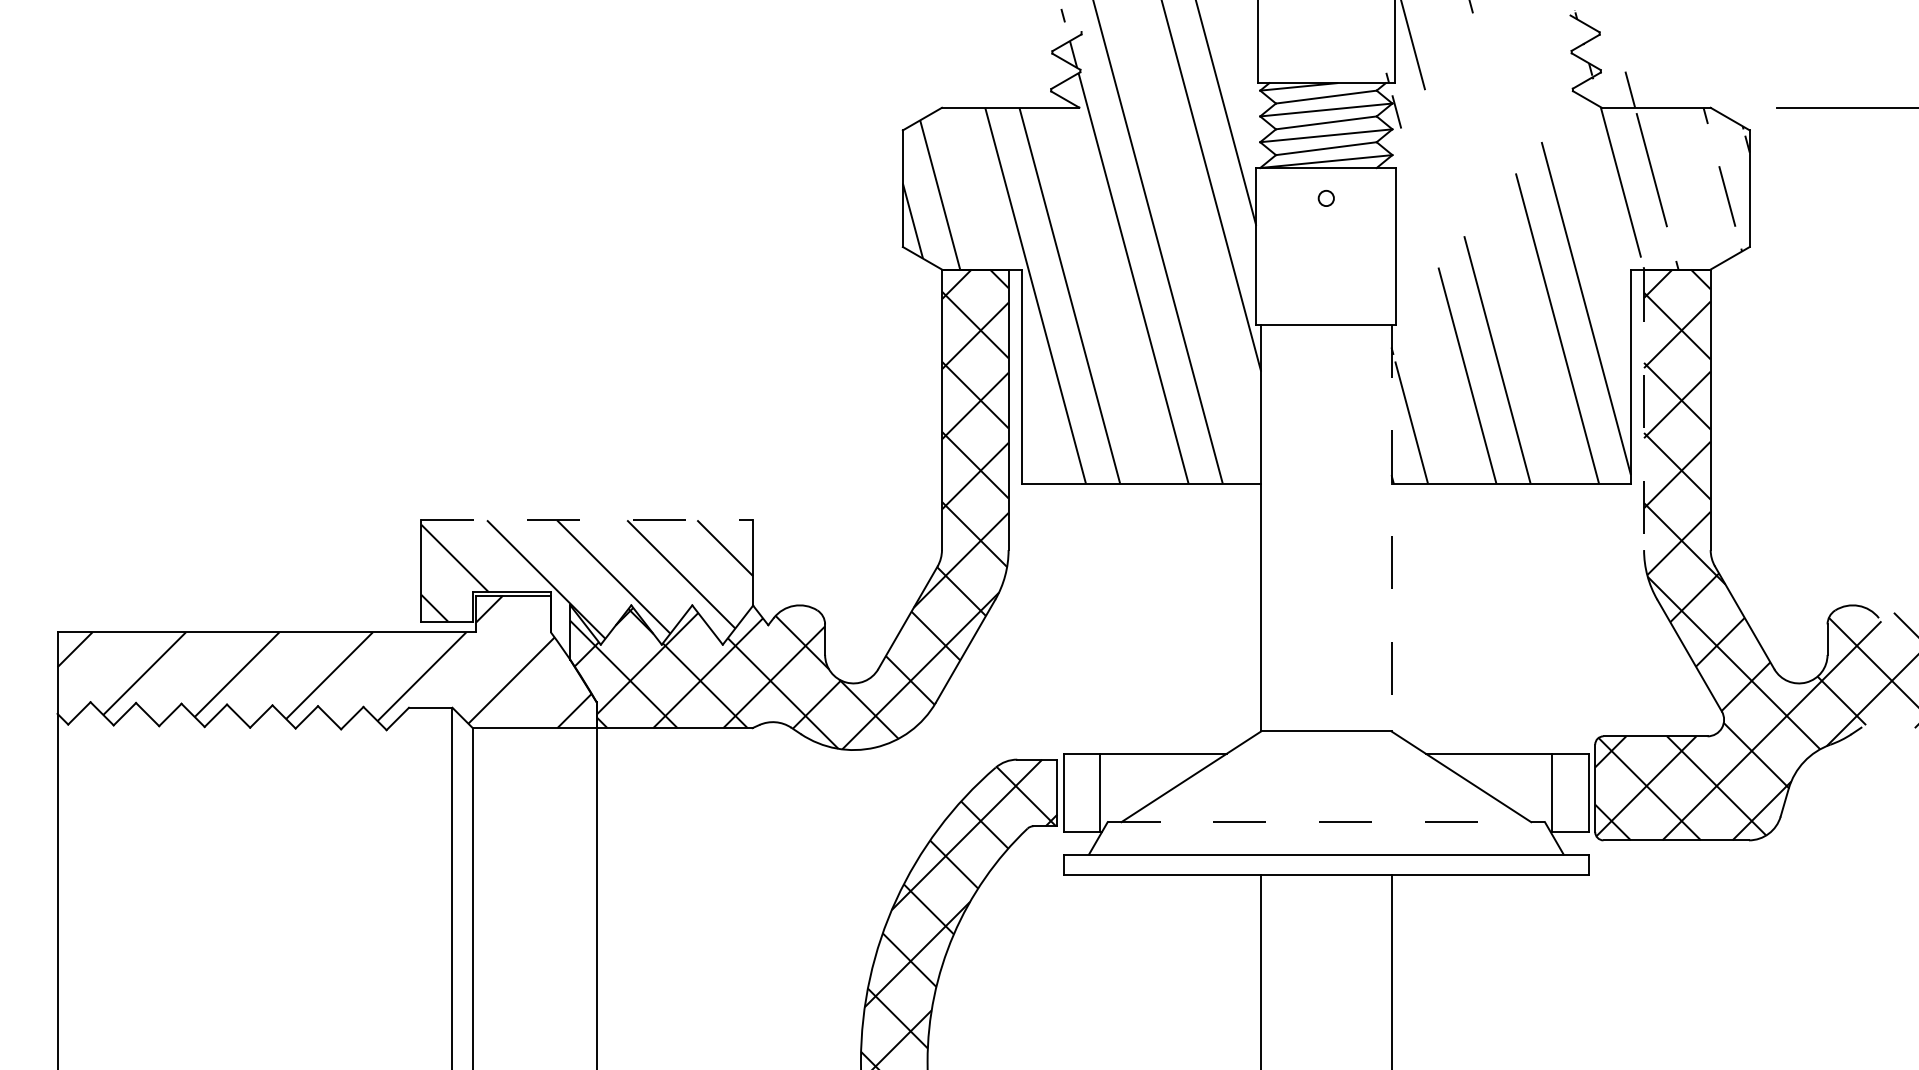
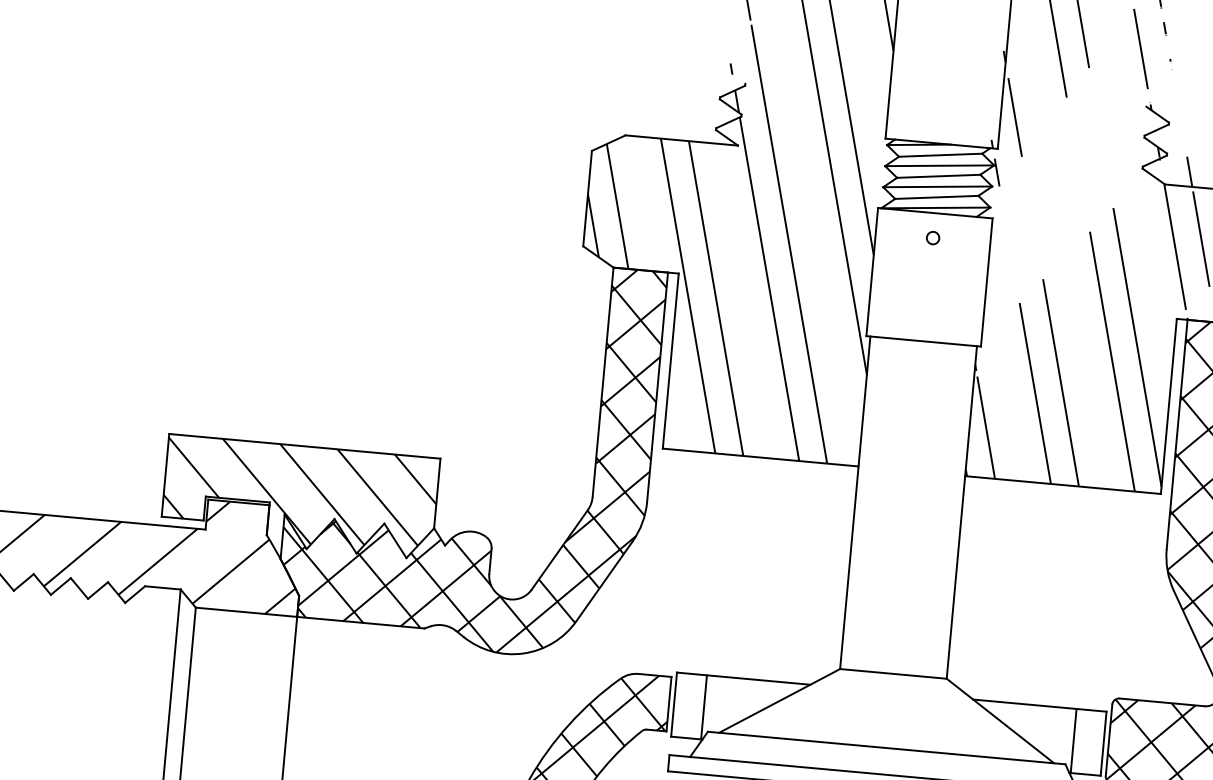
line: (1644, 410) -> (1177, 435), dashed -> solid
line: (587, 520) -> (305, 446), dashed -> solid
line: (1391, 528) -> (961, 512), dashed -> solid
line: (1326, 822) -> (886, 748), dashed -> solid

